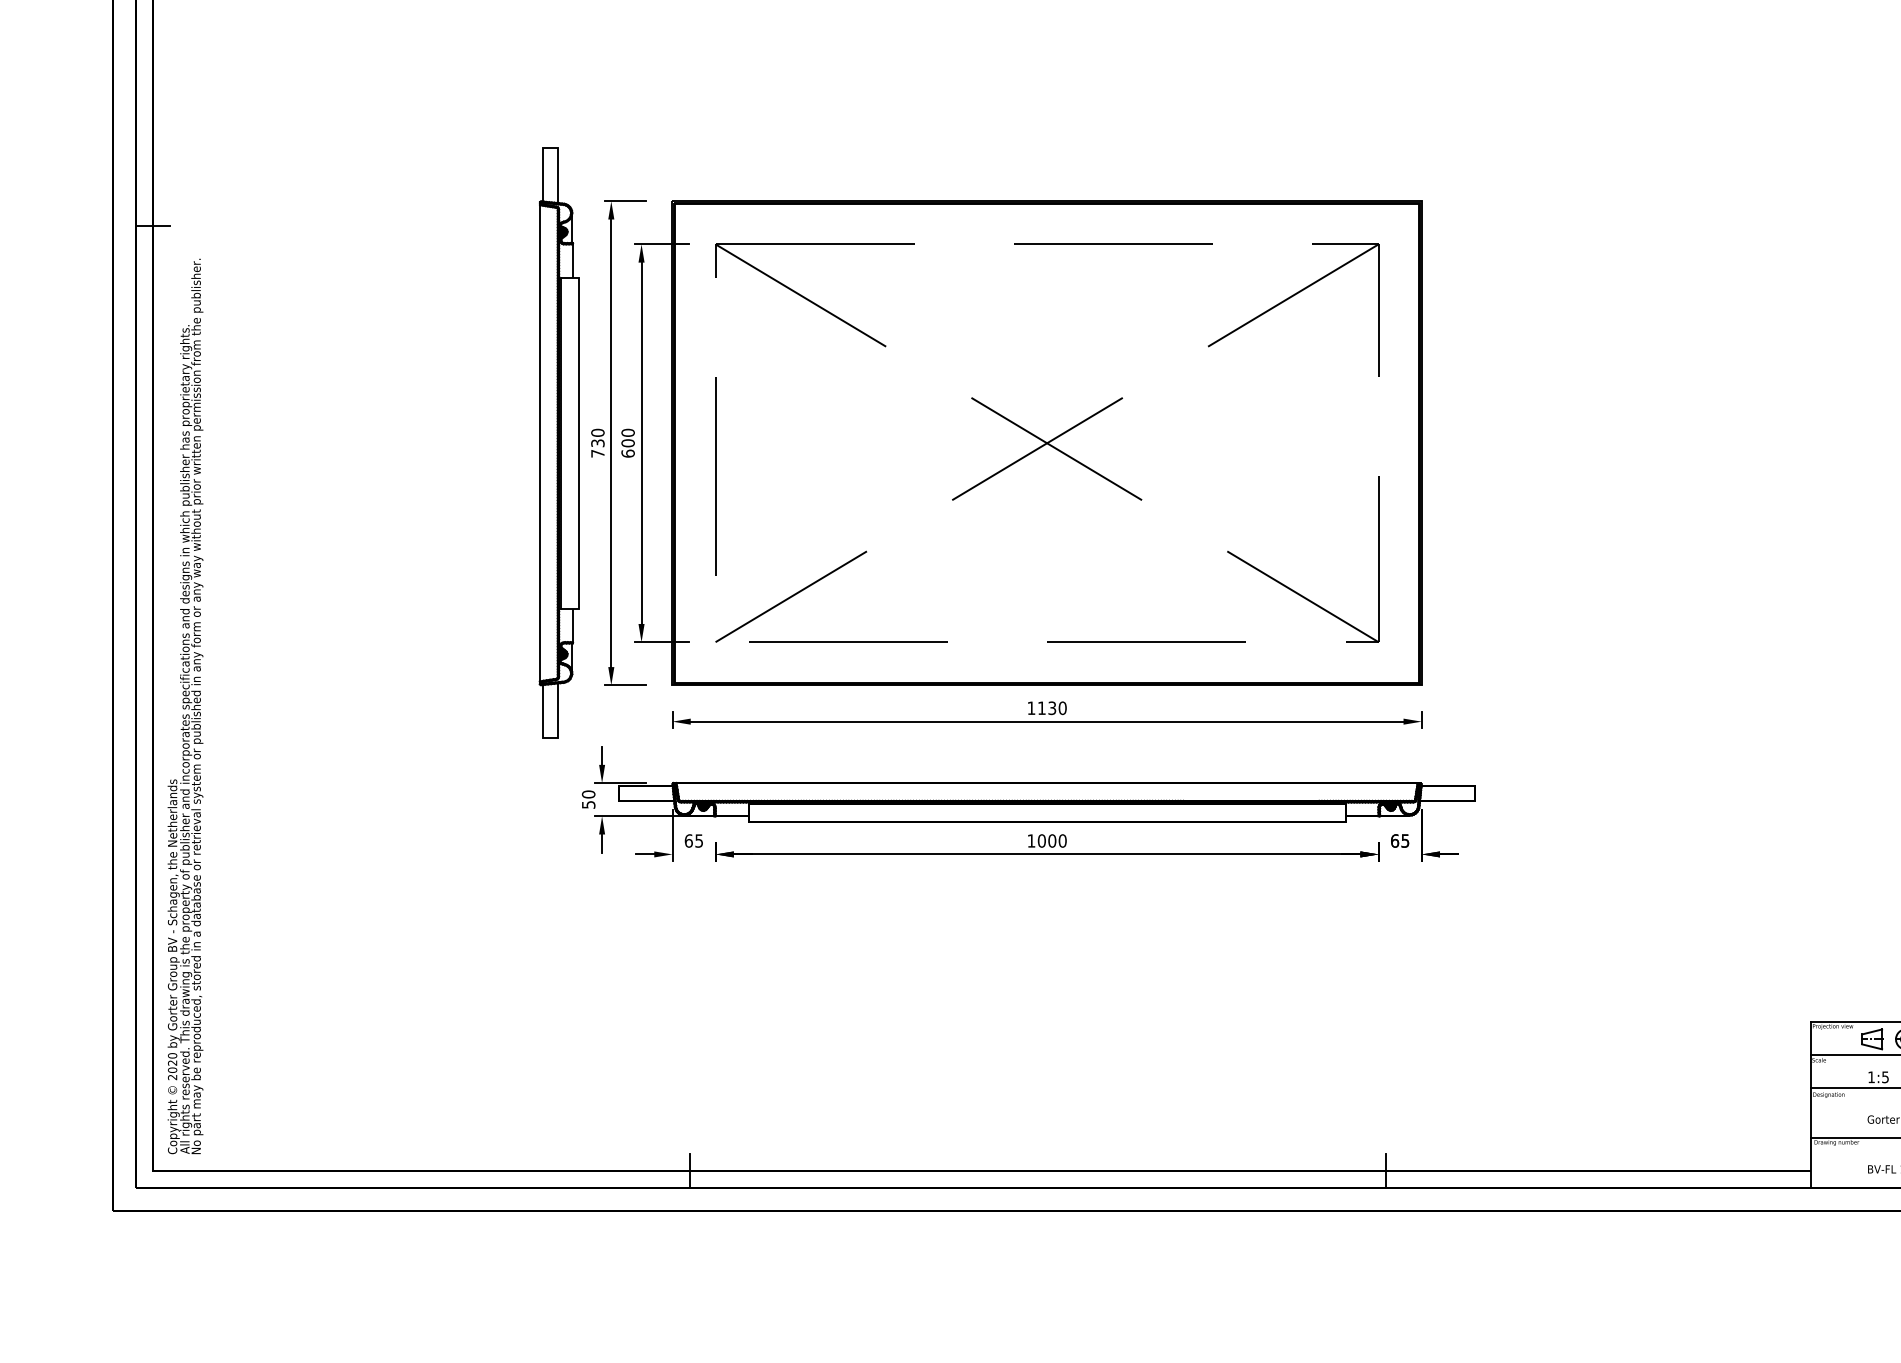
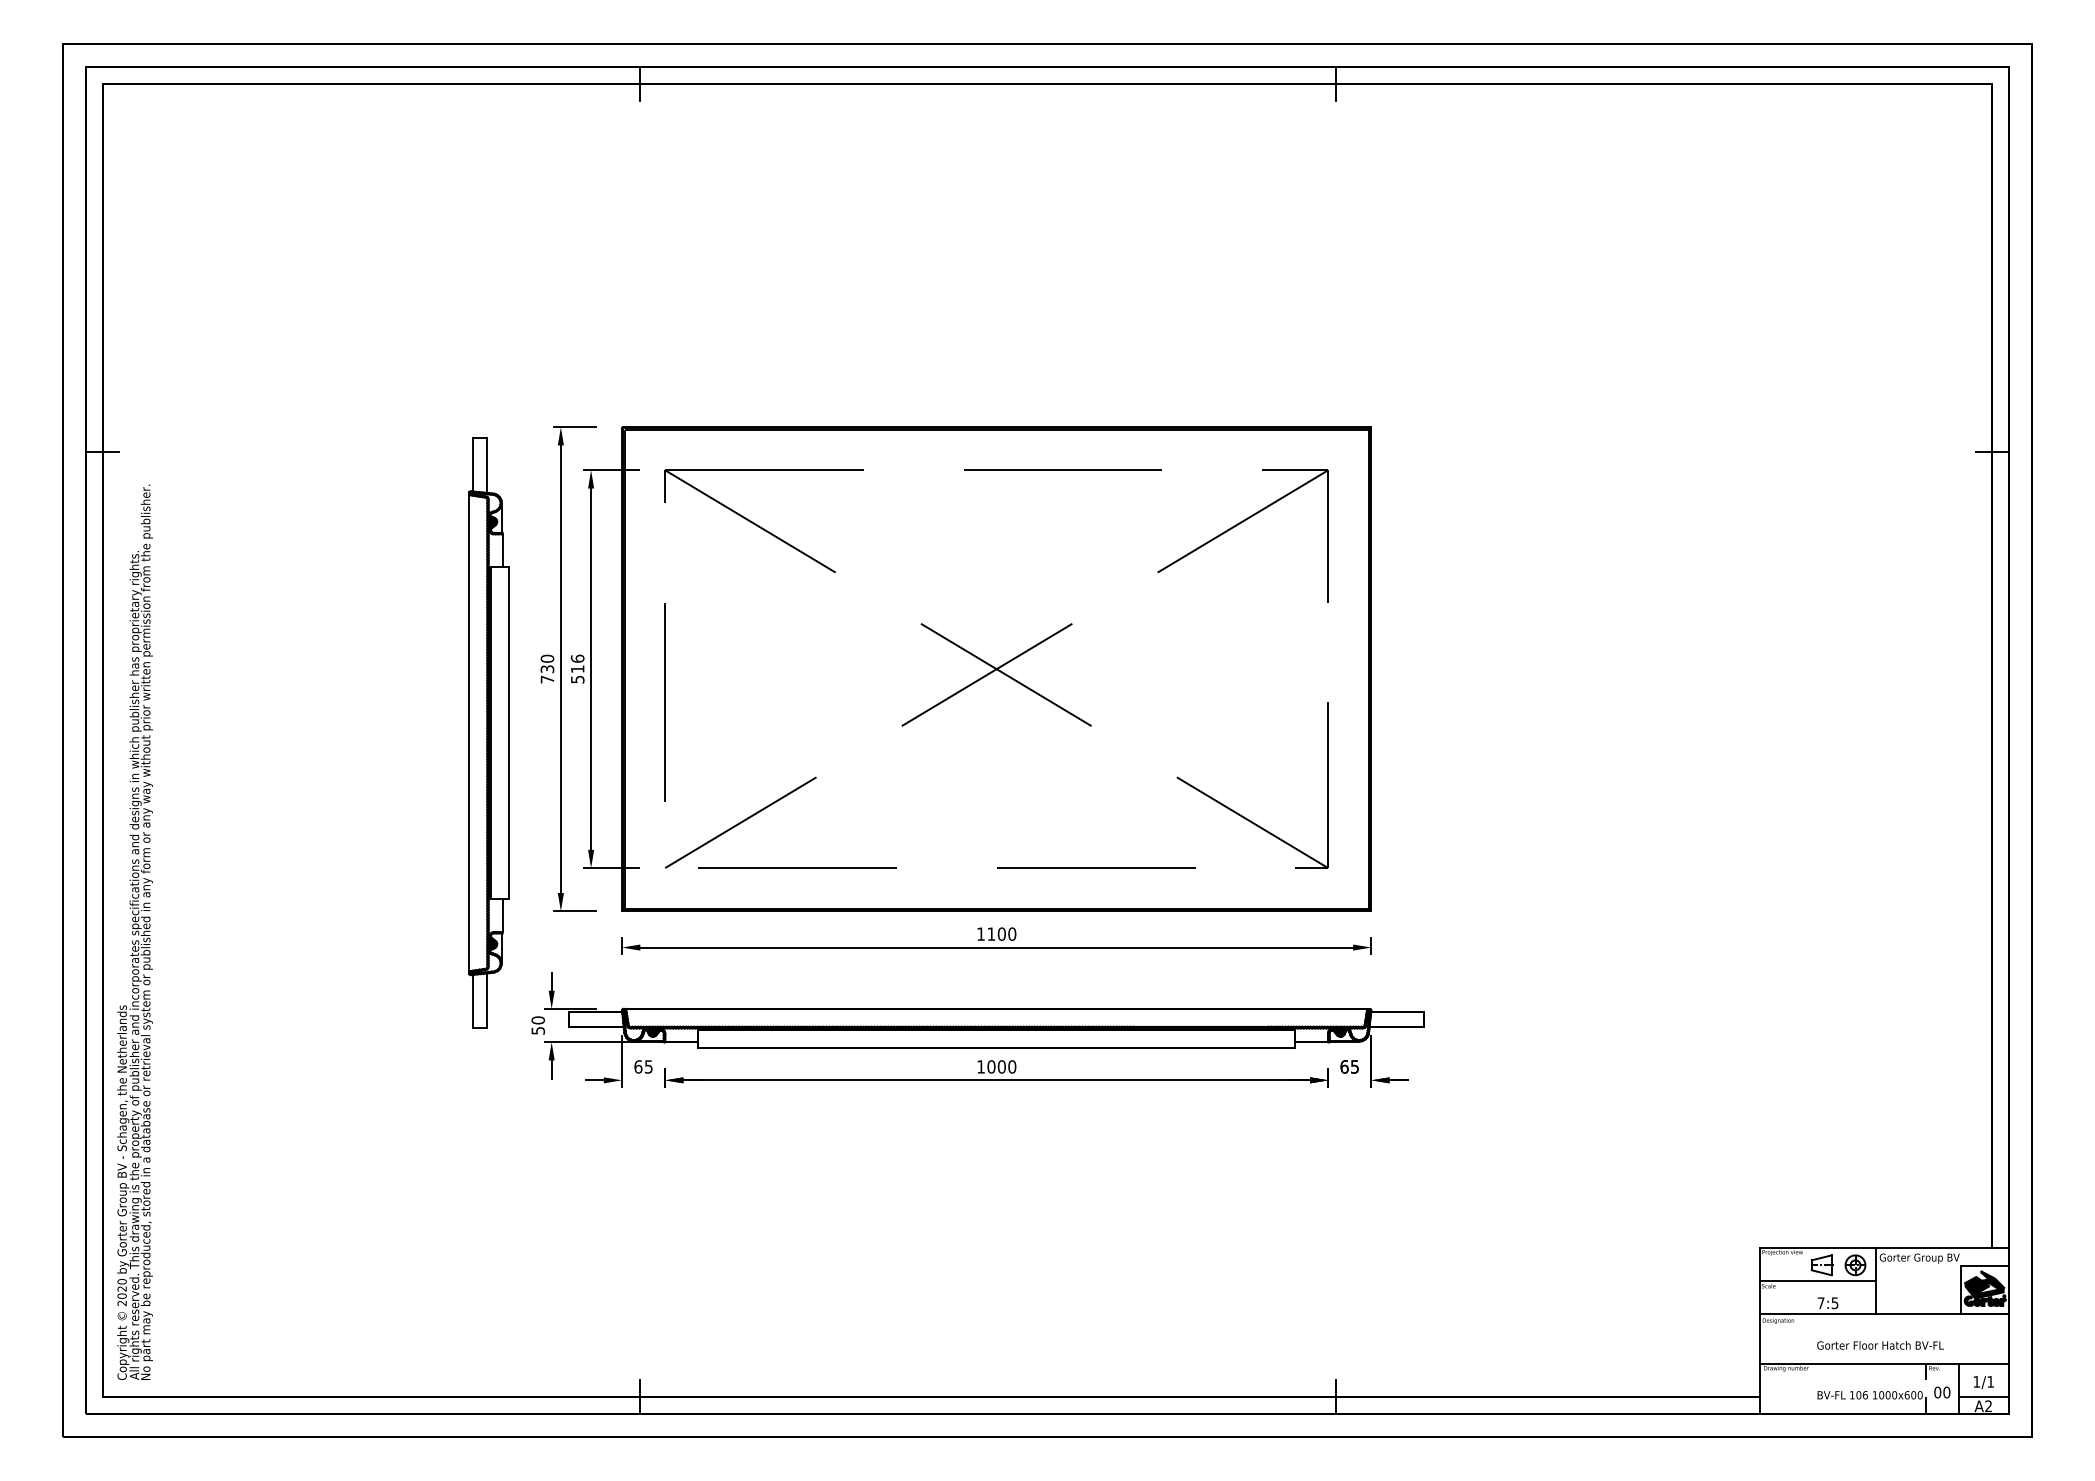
part: (558, 442) -> (488, 732), moved
text: (627, 442) -> (577, 668), 600 -> 516
text: (1051, 707) -> (1001, 933), 1130 -> 1100
text: (1870, 1076) -> (1820, 1302), 1:5 -> 7:5

